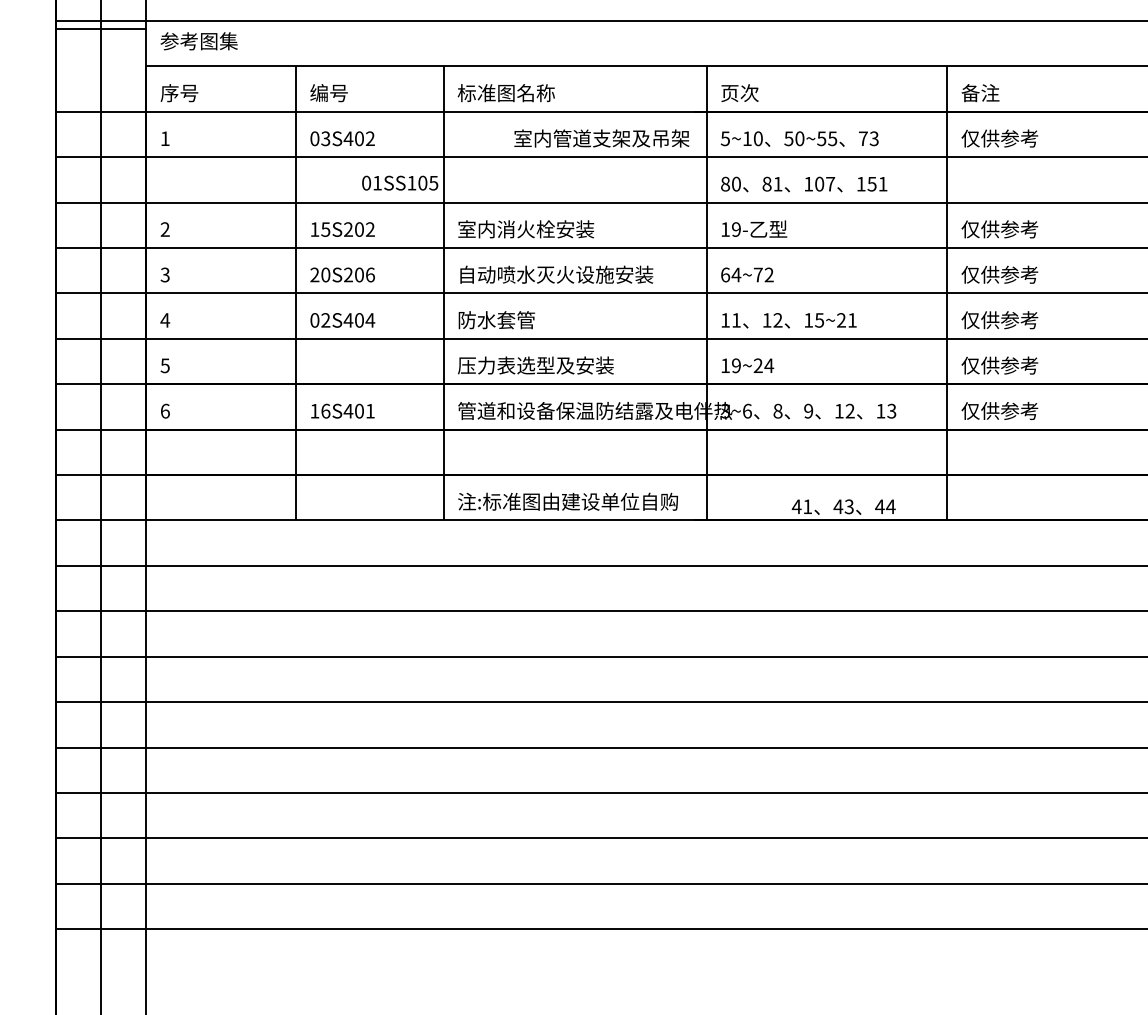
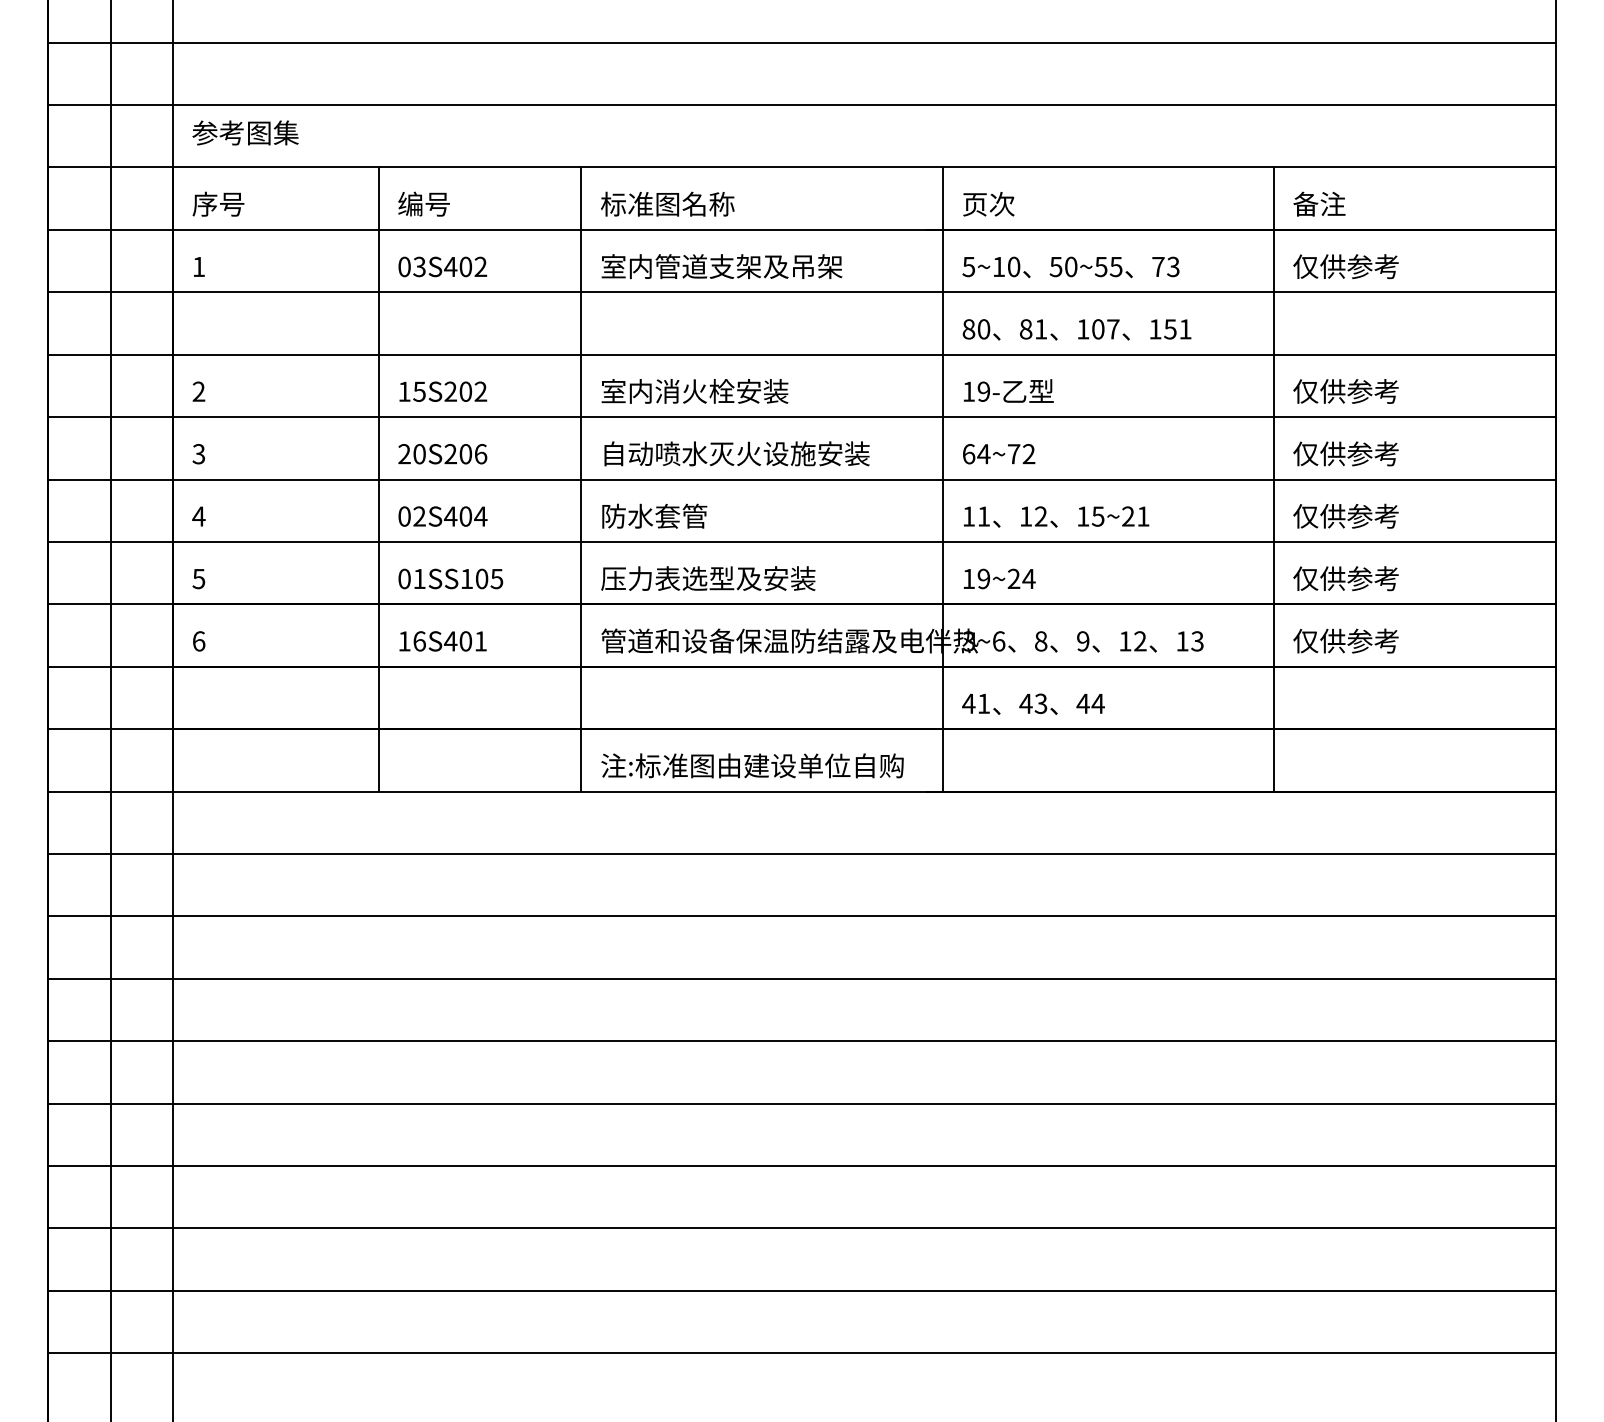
line: (100, 29) -> (110, 167), moved
text: (601, 138) -> (721, 266), moved
text: (399, 182) -> (450, 578), moved
text: (843, 506) -> (1033, 703), moved

